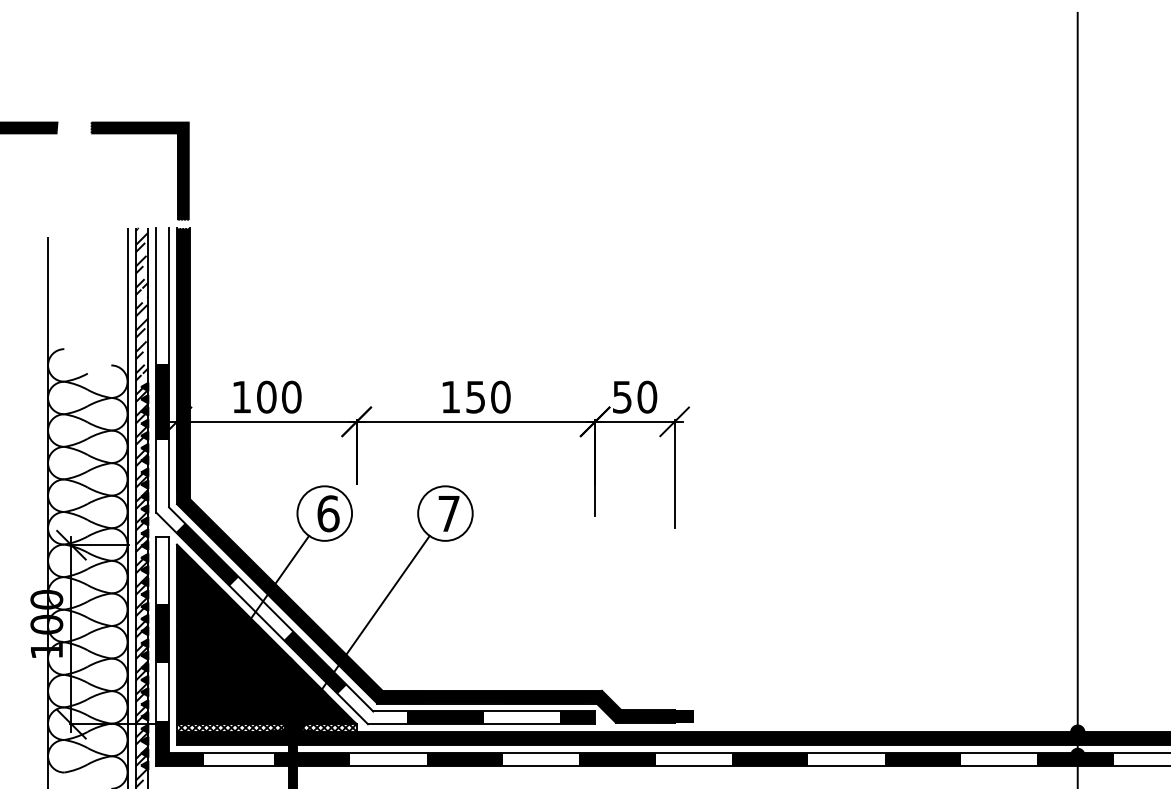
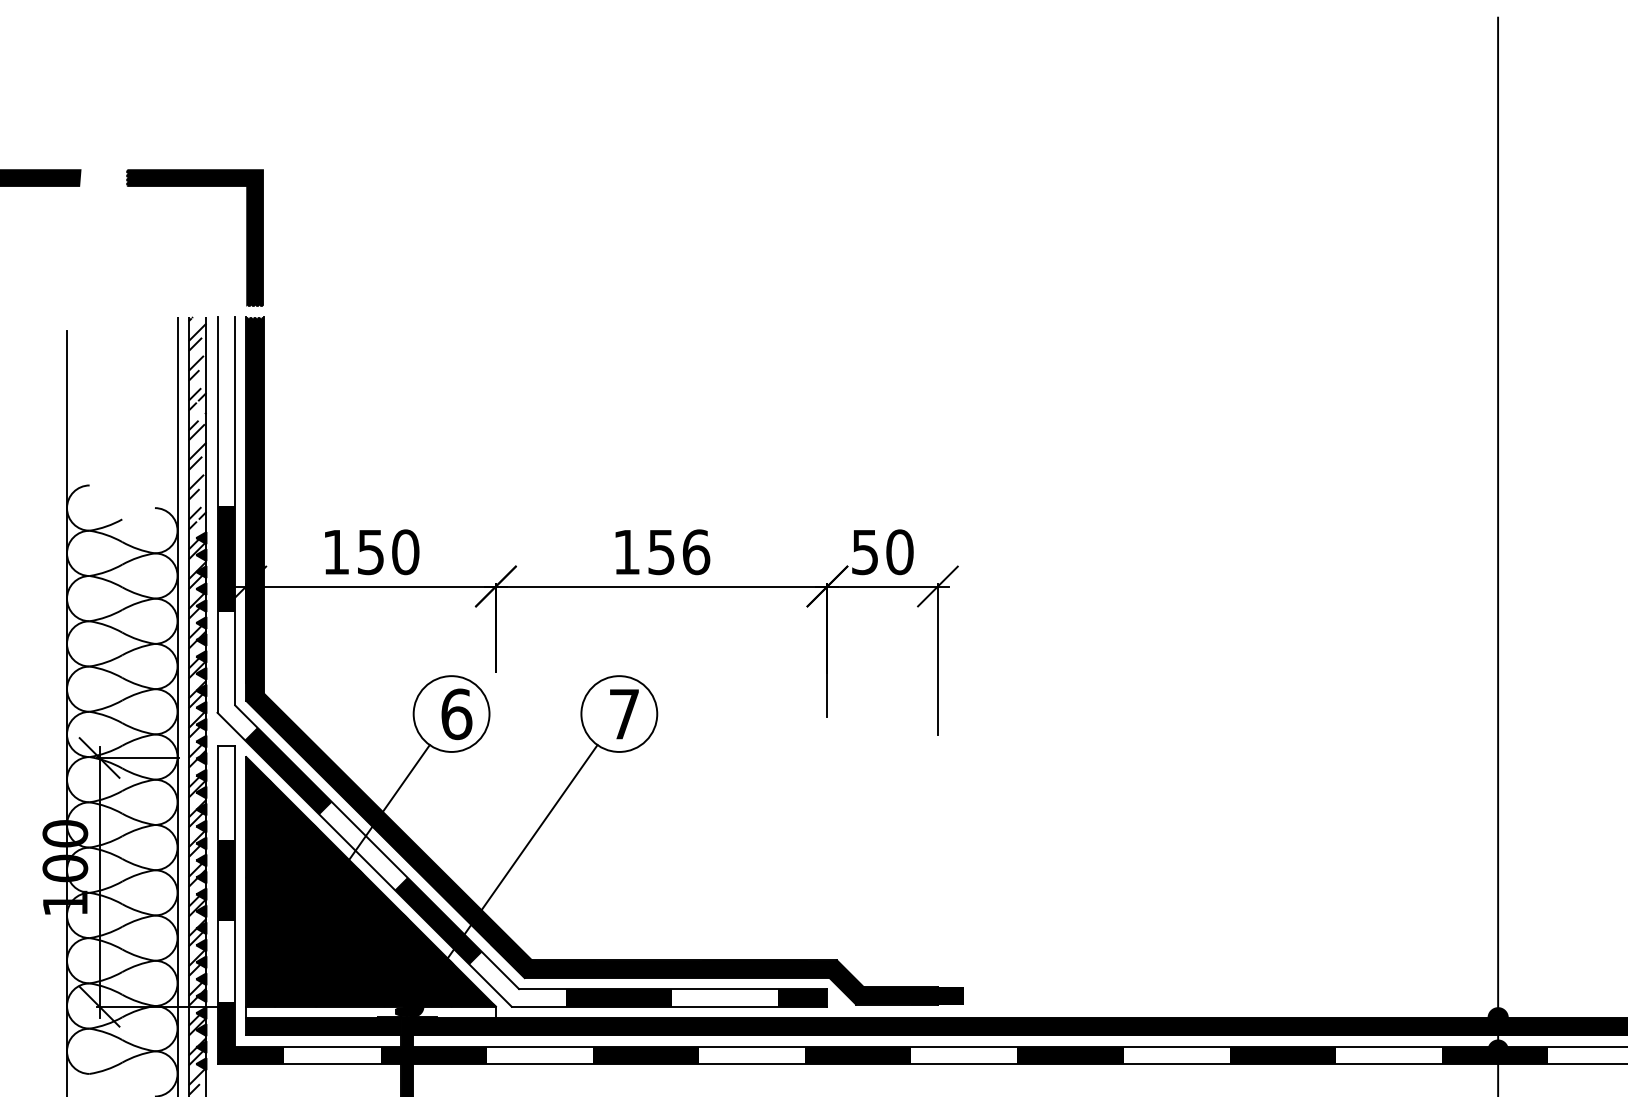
text: (266, 397) -> (370, 552), 100 -> 150
text: (500, 397) -> (696, 552), 150 -> 156
hatch: (266, 727) -> (370, 1011), removed

